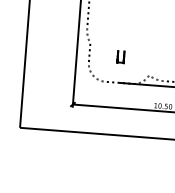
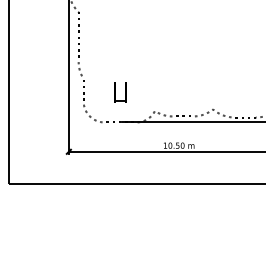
part: (120, 57) -> (120, 92), size x1.43

